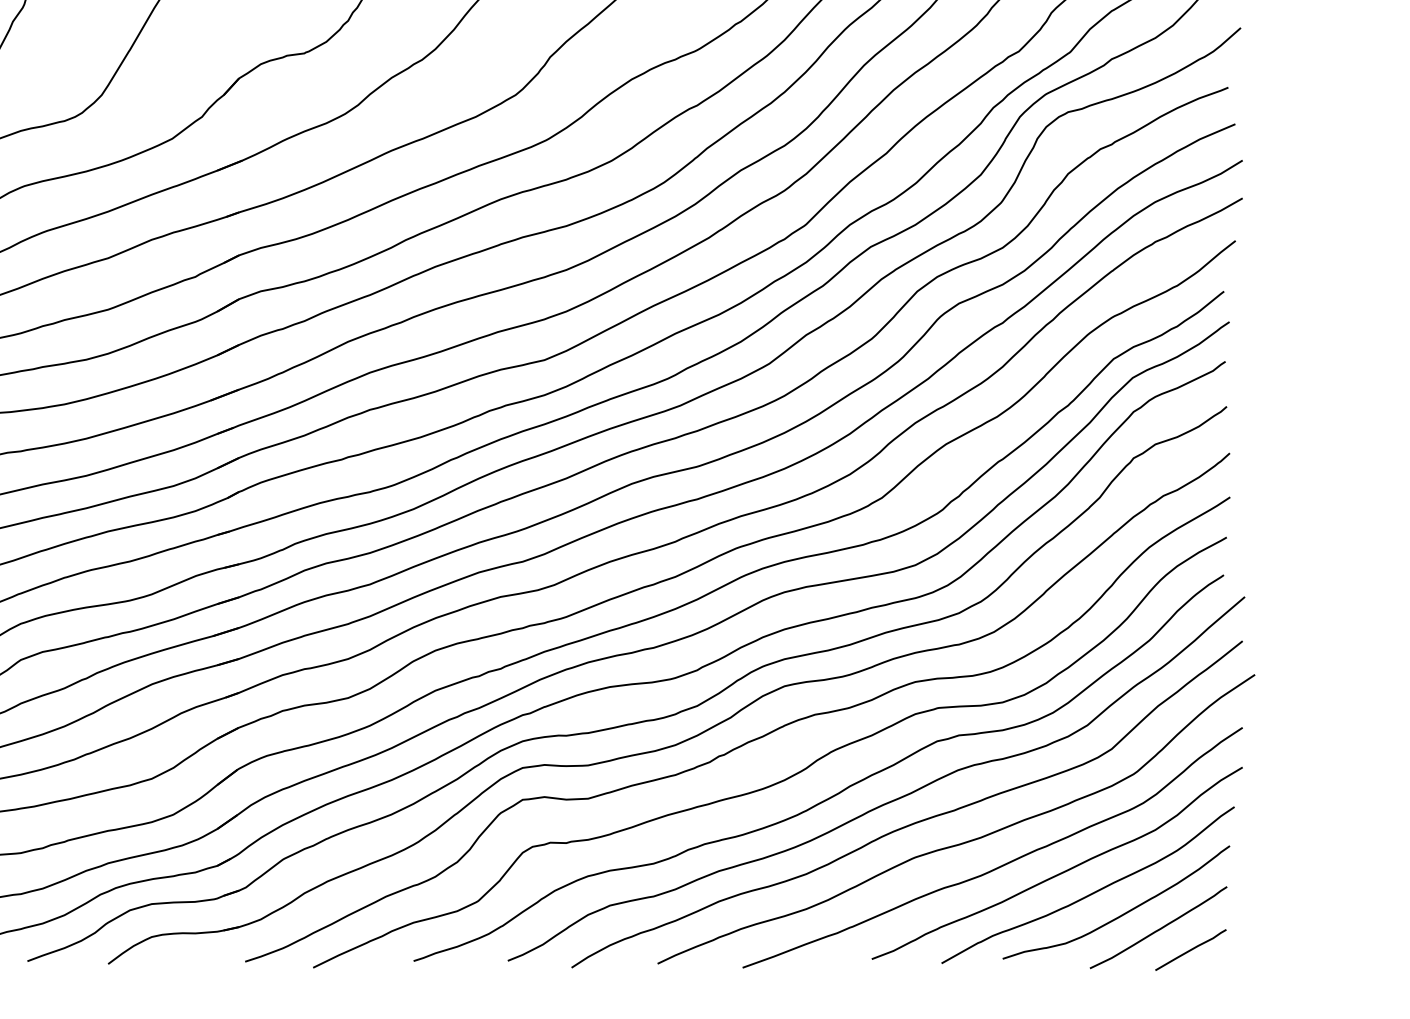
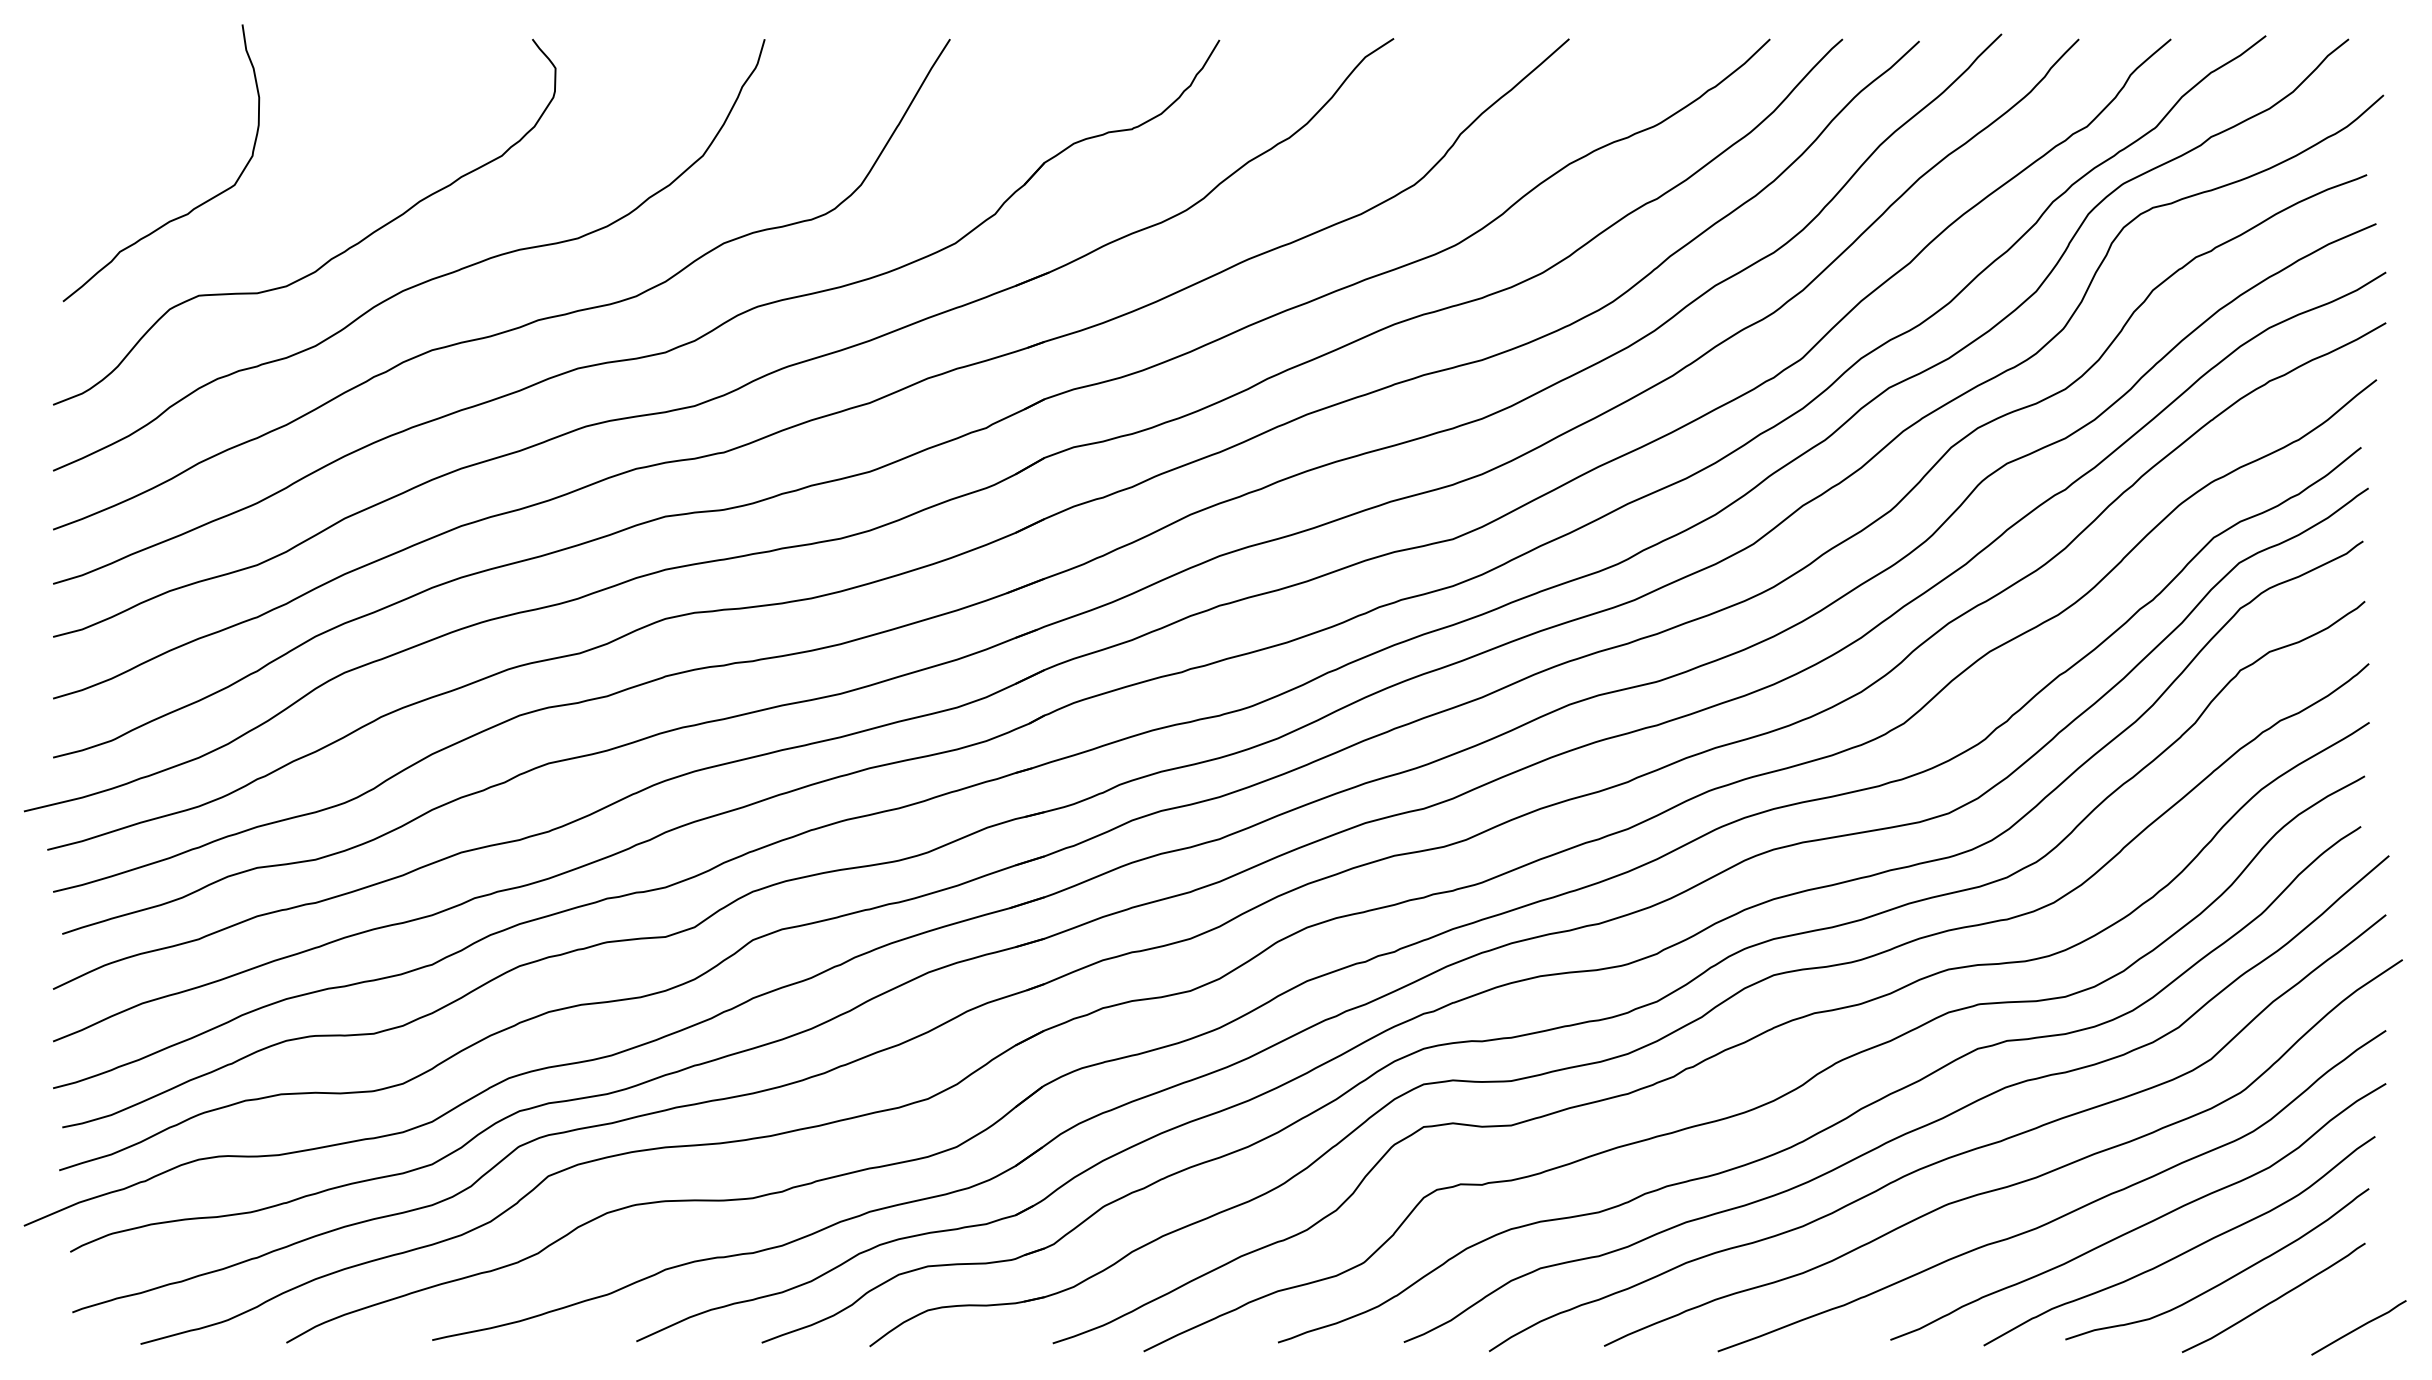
curve: (1190, 949) -> (2358, 1327), moved

